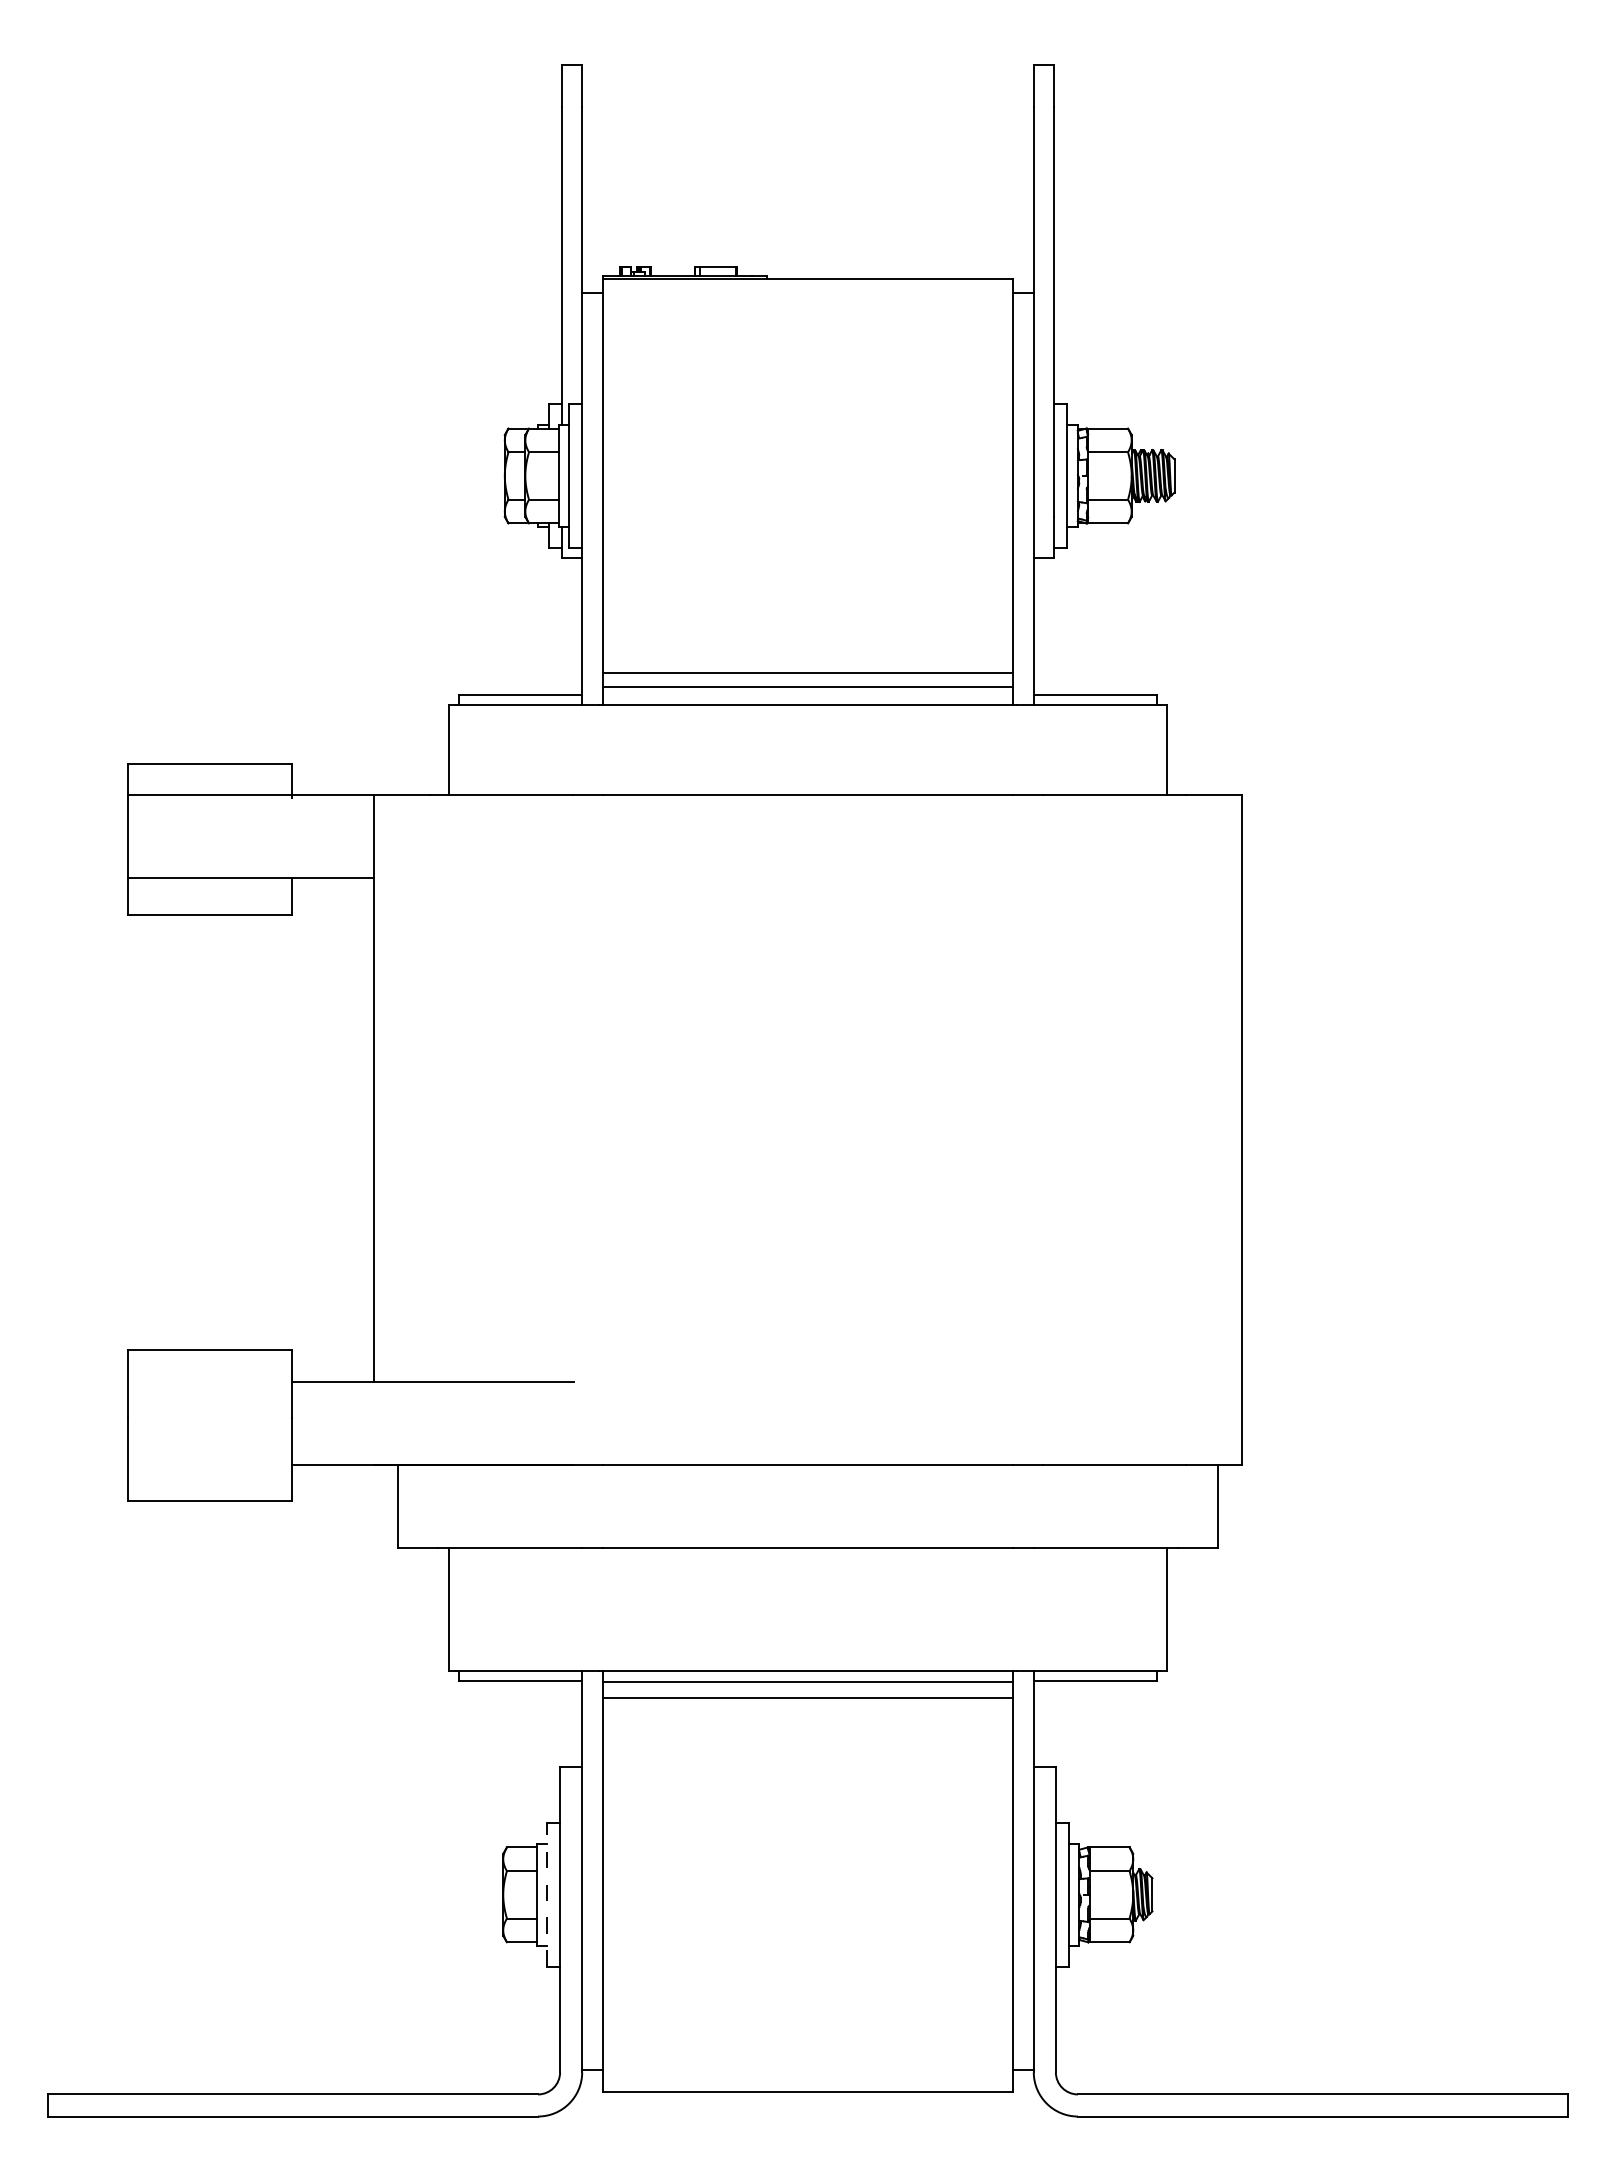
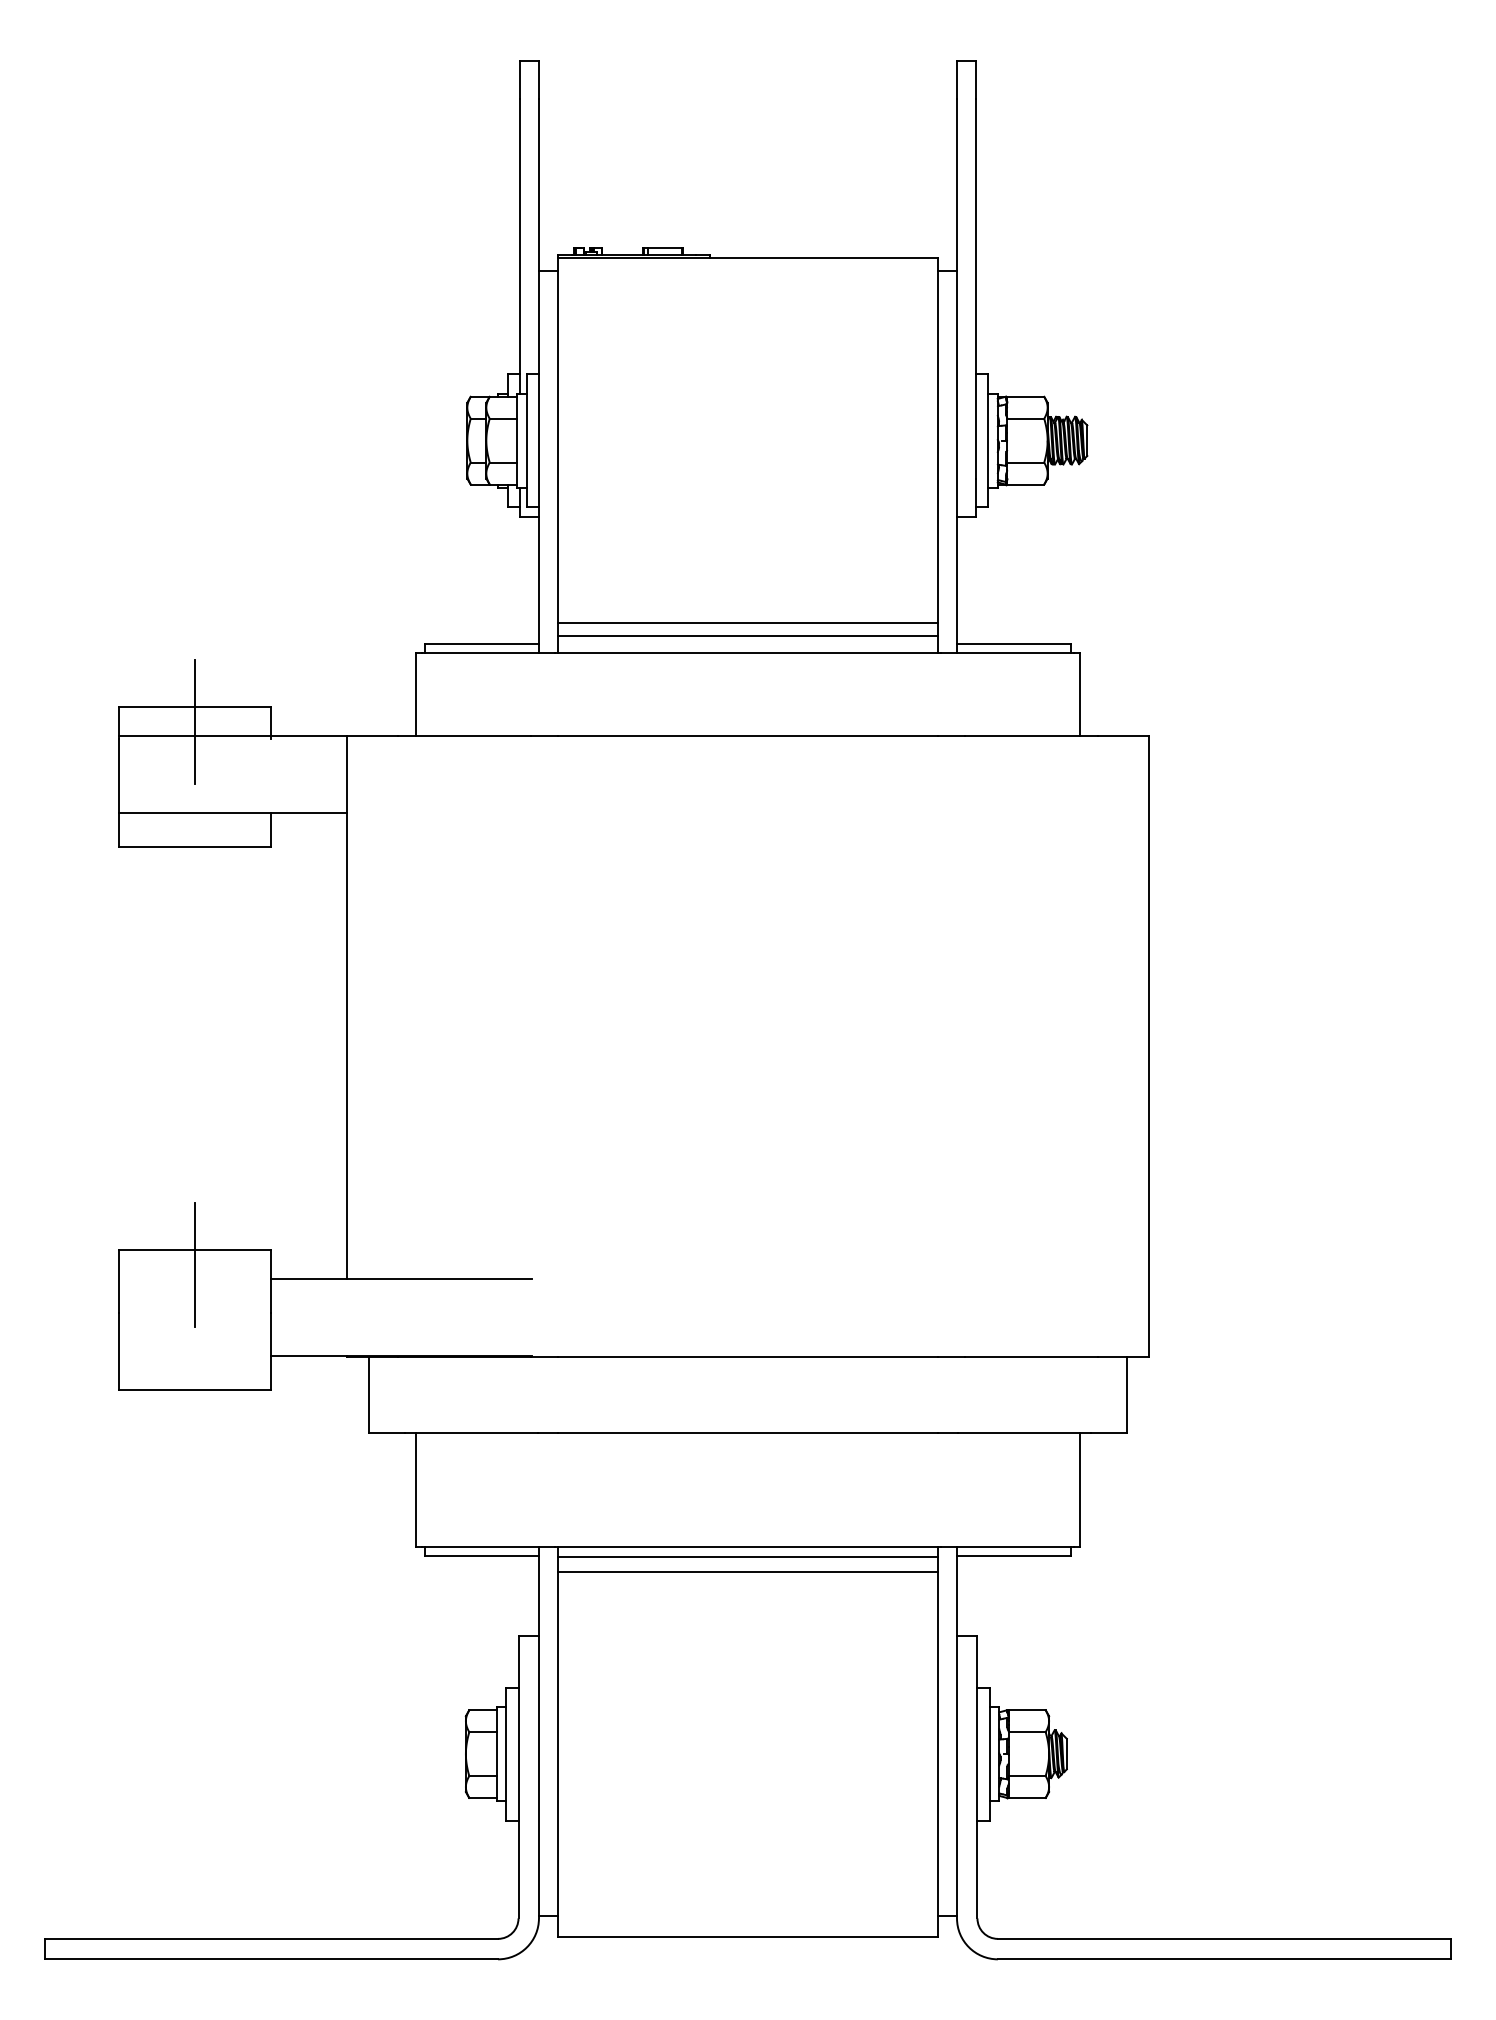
line: (210, 779) -> (194, 721), added
line: (210, 1365) -> (194, 1264), added
line: (546, 1894) -> (505, 1753), dashed -> solid

